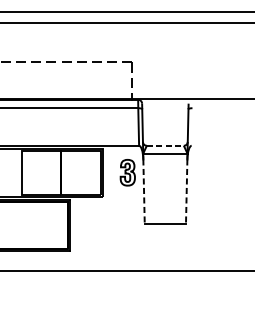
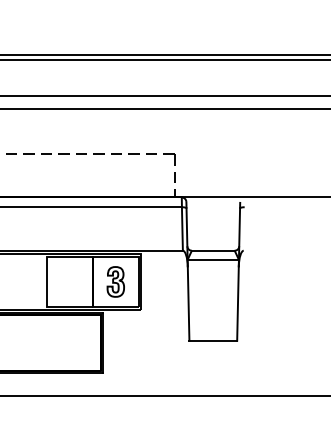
line: (165, 145) -> (213, 250), dashed -> solid
part: (127, 172) -> (115, 281), moved
line: (143, 192) -> (188, 304), dashed -> solid
line: (186, 192) -> (237, 304), dashed -> solid

